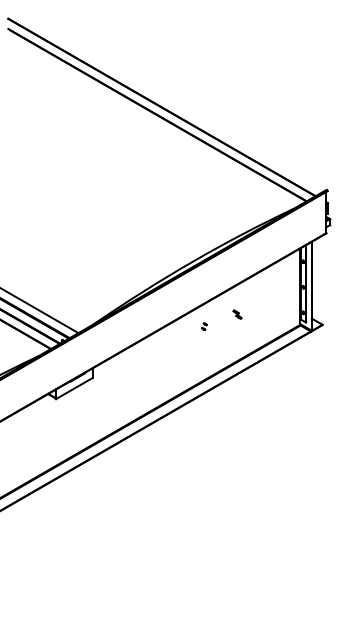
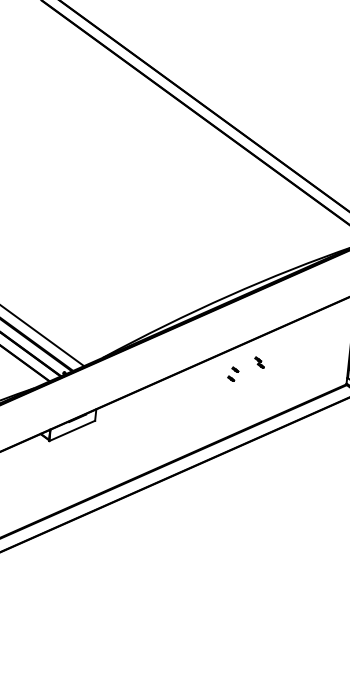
part: (237, 314) -> (259, 362), moved
part: (204, 326) -> (233, 374), size x1.67

